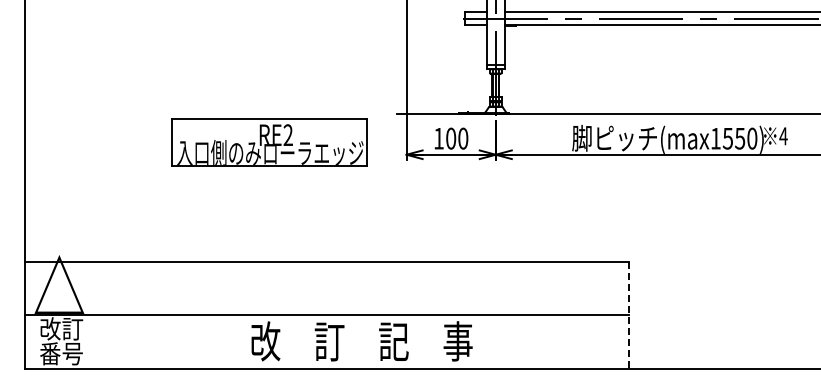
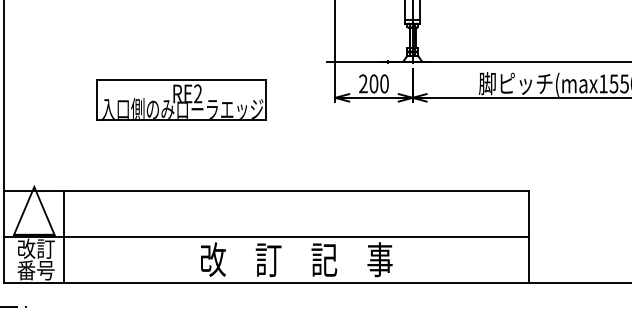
text: (438, 138) -> (363, 83), 100 -> 200
part: (269, 142) -> (181, 100), moved
line: (94, 314) -> (64, 236), added
line: (629, 315) -> (528, 237), dashed -> solid

